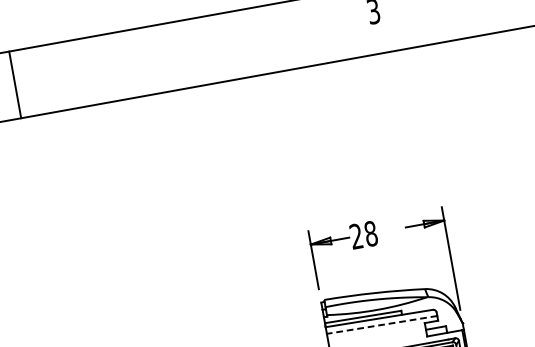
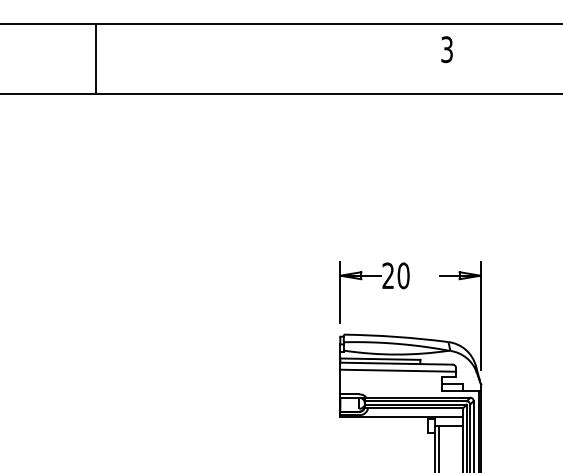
line: (15, 84) -> (96, 58), moved
text: (370, 233) -> (403, 275), 28 -> 20
line: (382, 324) -> (398, 370), dashed -> solid

